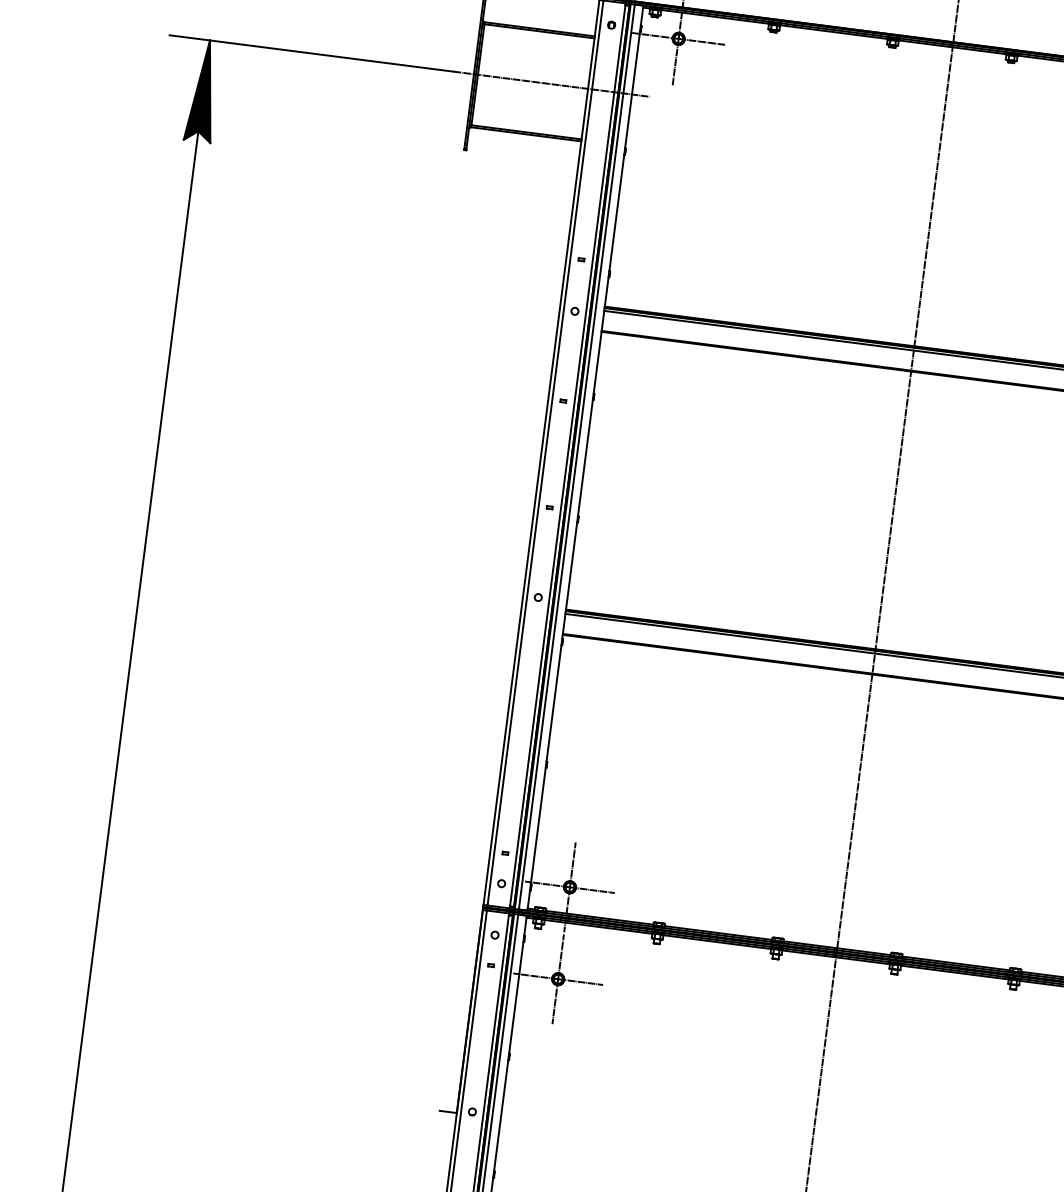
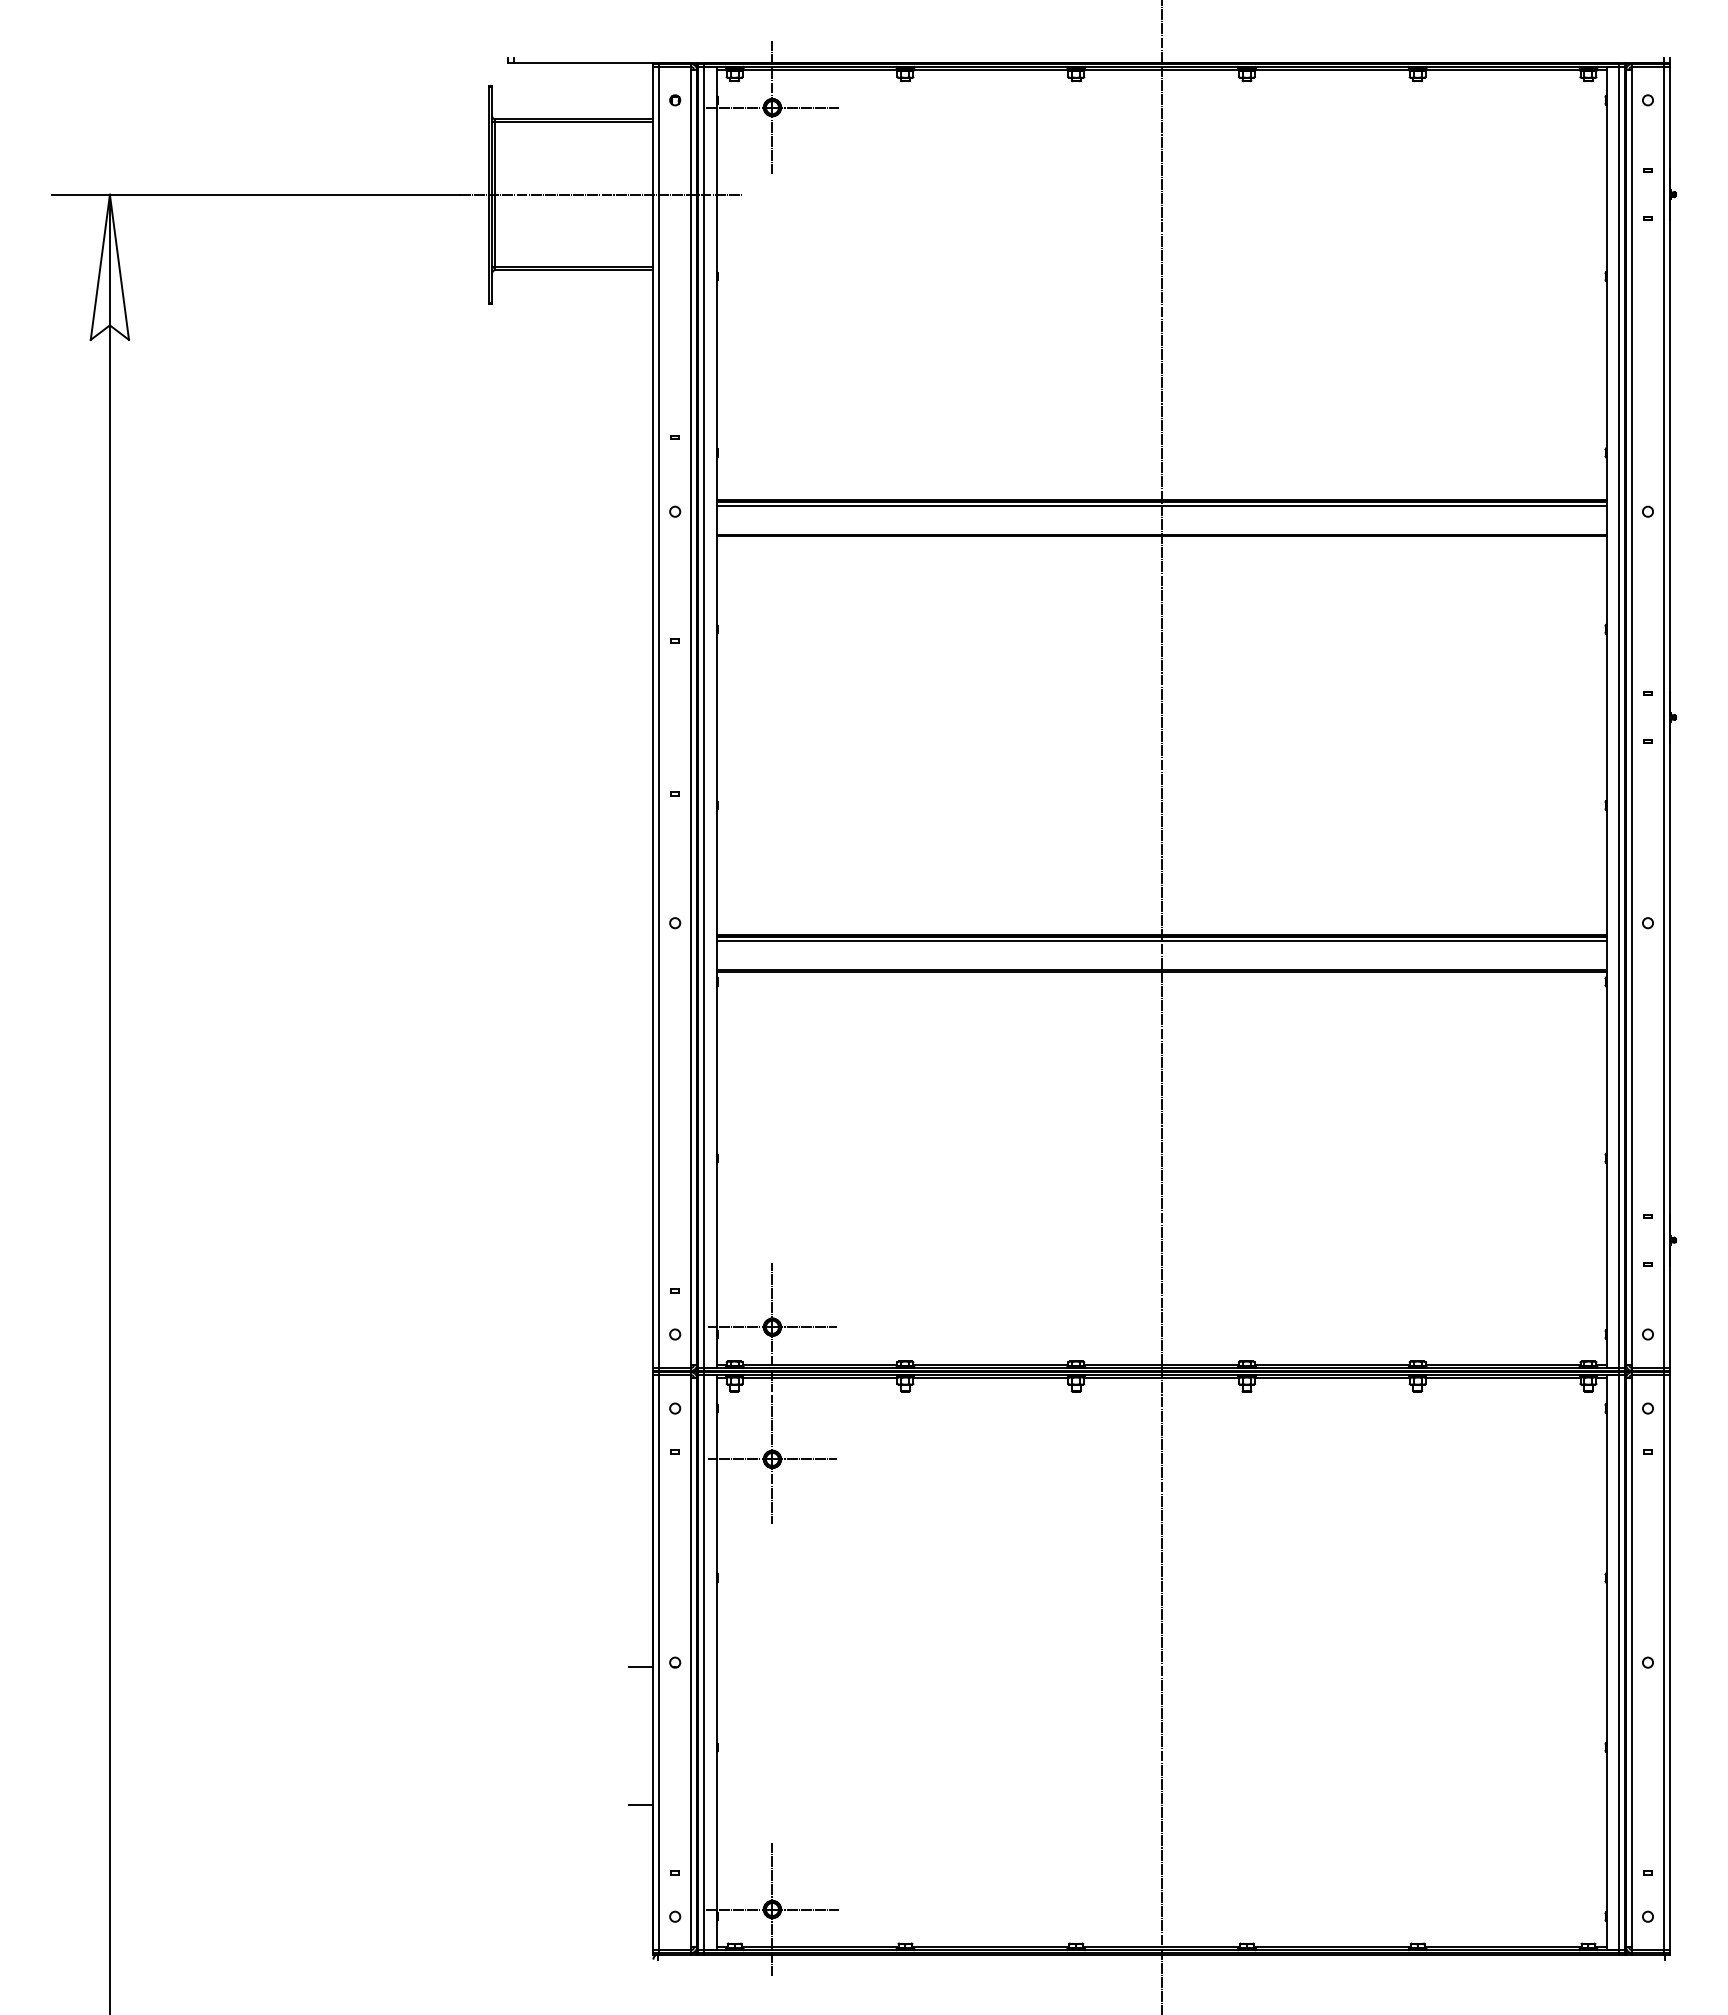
fill: (203, 90) -> (109, 266), removed

